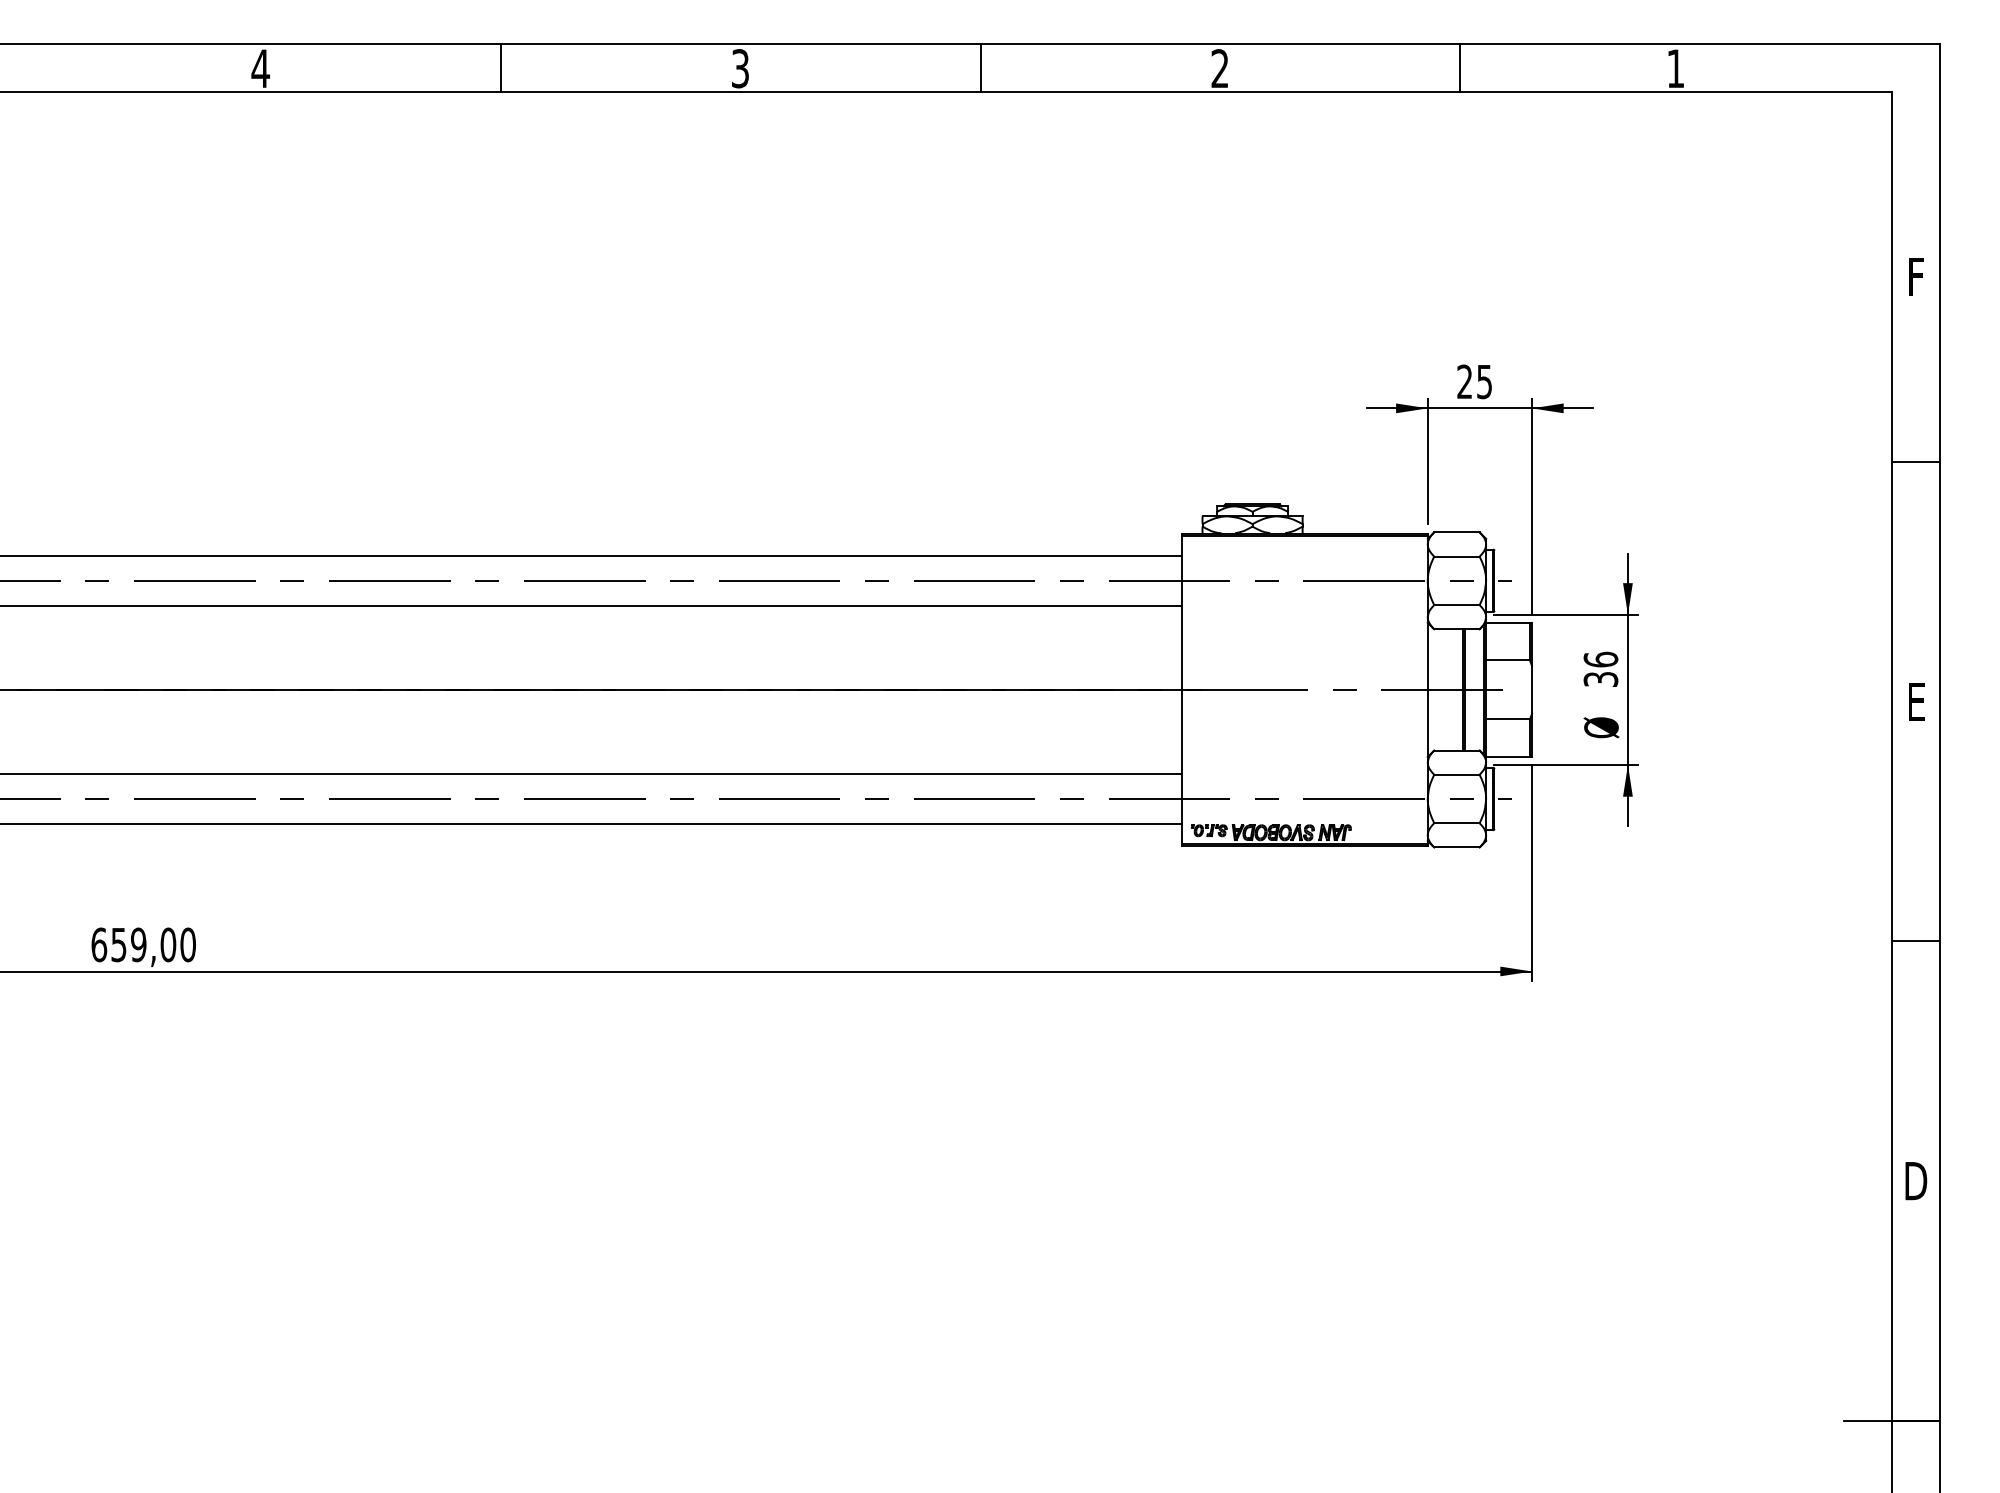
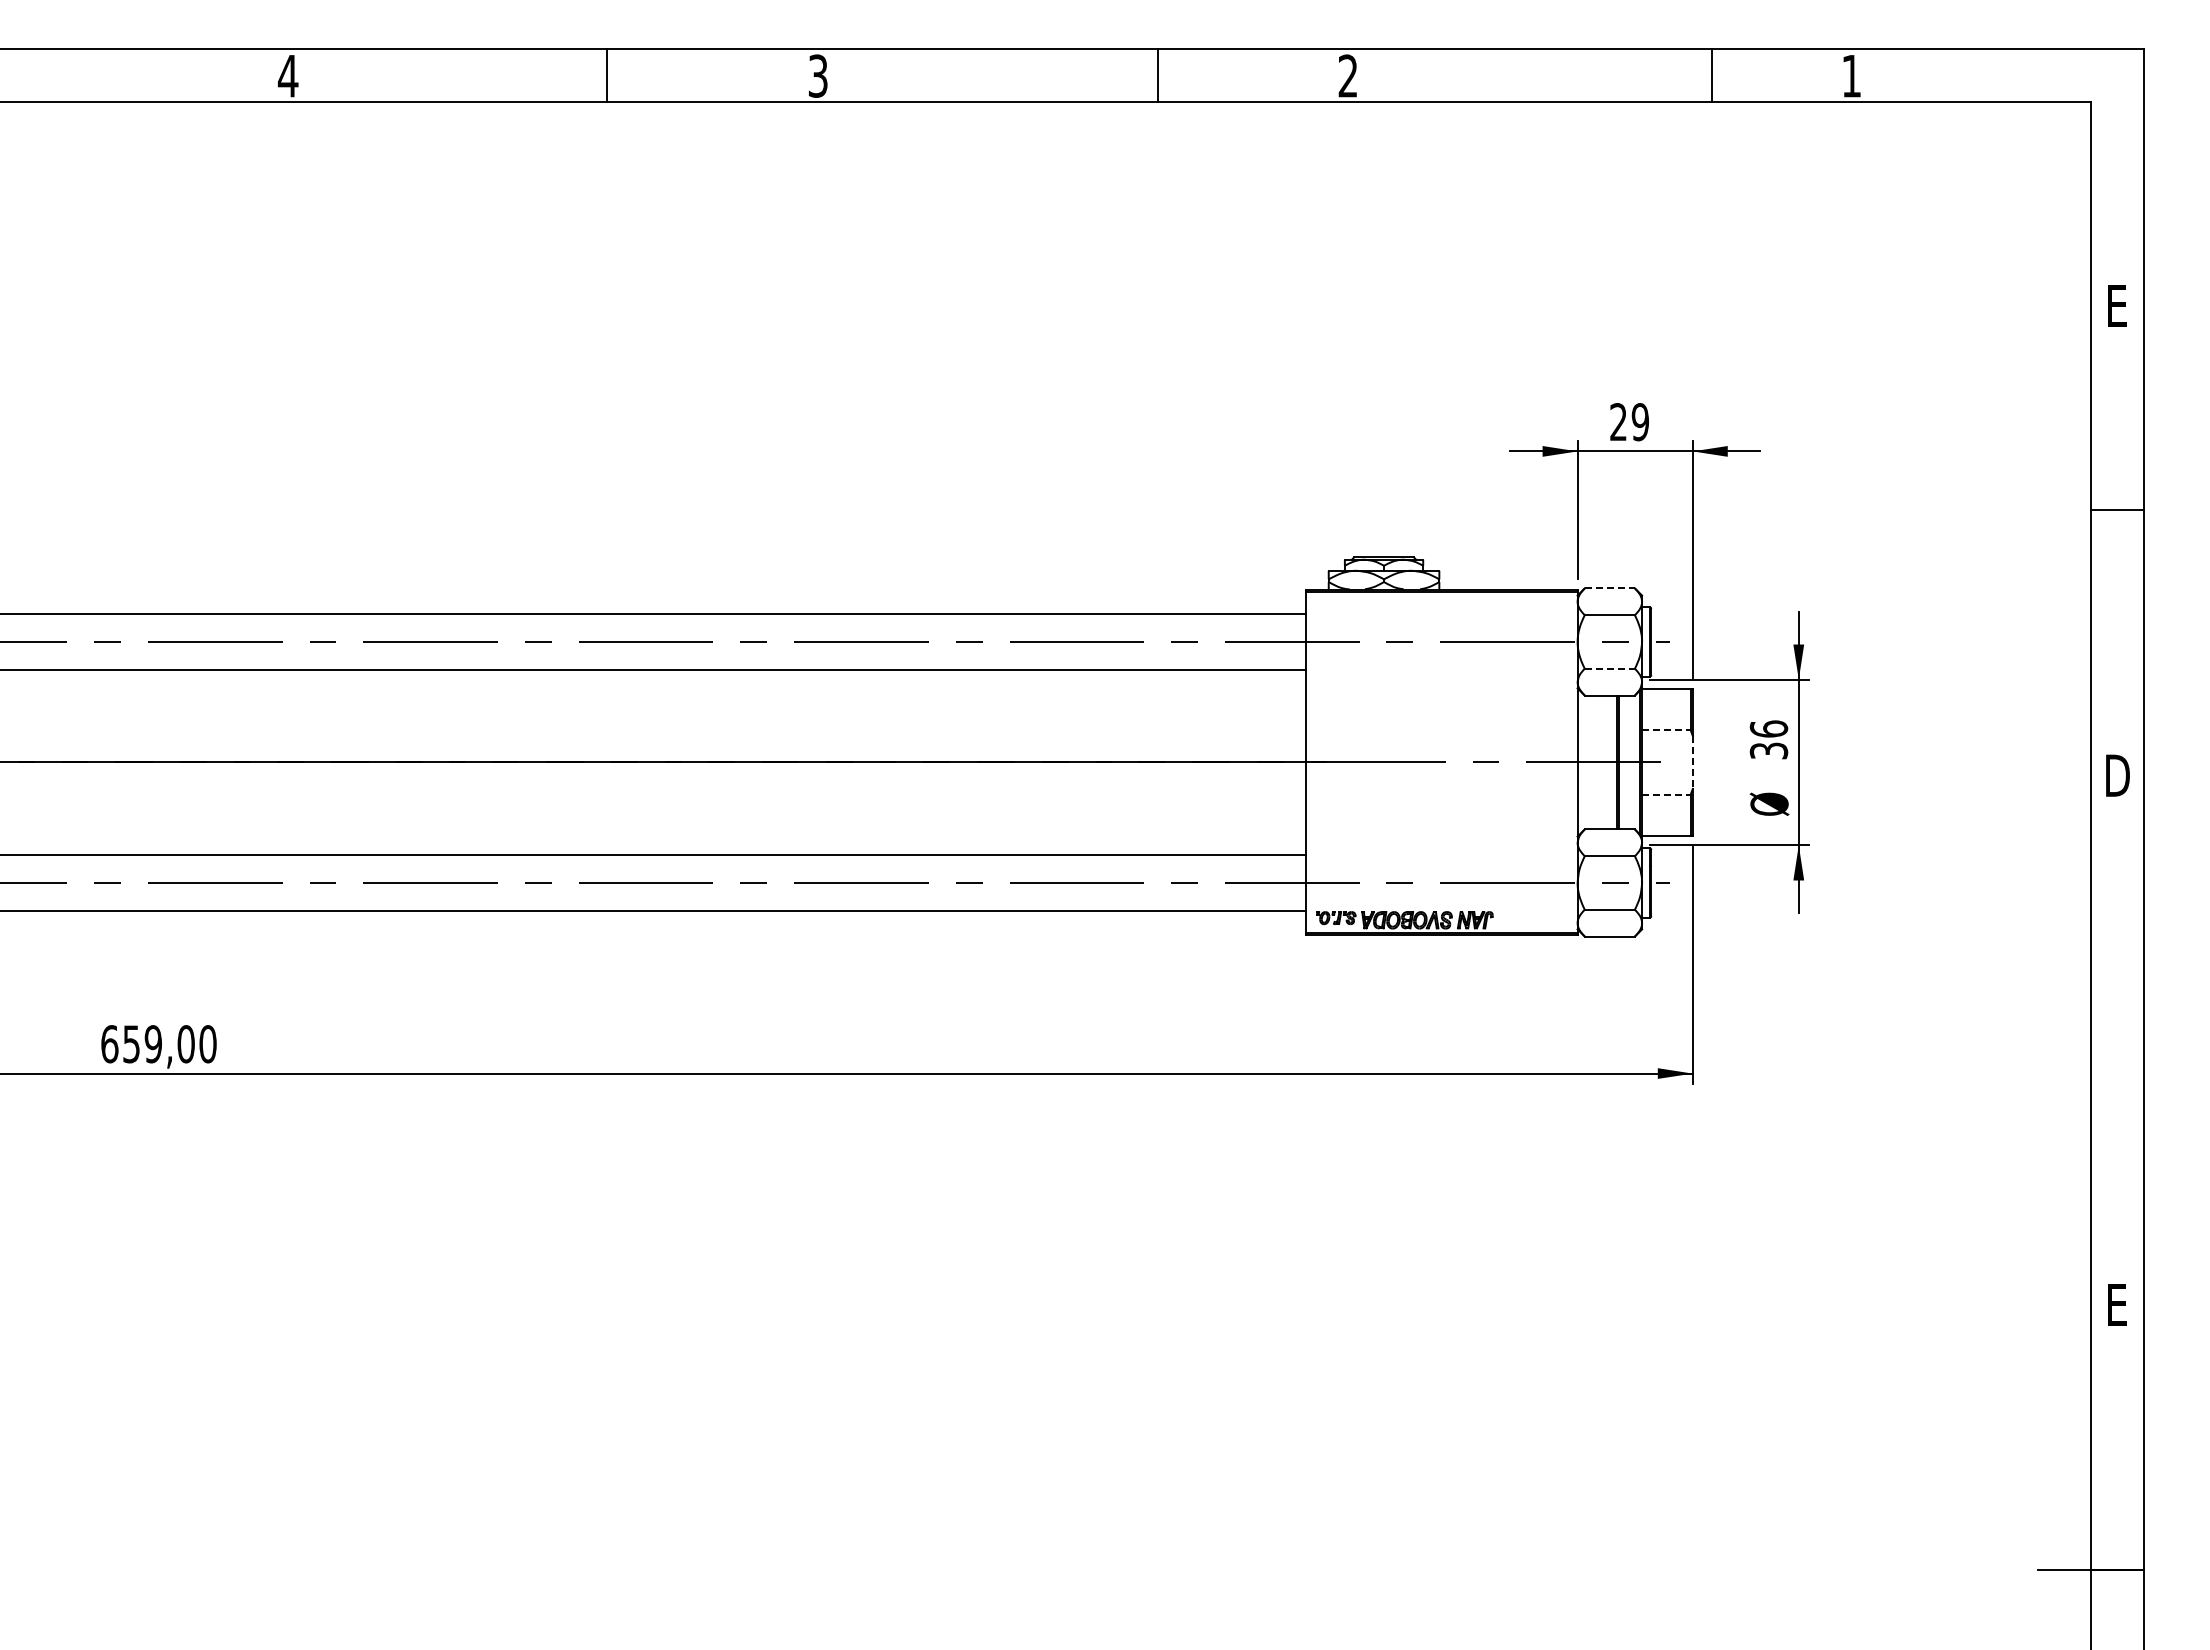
line: (500, 68) -> (606, 75), moved
line: (980, 68) -> (1157, 75), moved
line: (1460, 68) -> (1711, 75), moved
text: (1916, 276) -> (2117, 305), F -> E
text: (1483, 382) -> (1639, 422), 25 -> 29
line: (1457, 532) -> (1610, 588), solid -> dashed
line: (1457, 604) -> (1610, 668), solid -> dashed
line: (1508, 660) -> (1666, 729), solid -> dashed
line: (1531, 689) -> (1692, 762), solid -> dashed
text: (1916, 701) -> (2117, 775), E -> D
line: (1508, 719) -> (1666, 795), solid -> dashed
line: (1915, 941) -> (2116, 1040), removed
text: (1916, 1181) -> (2117, 1305), D -> E

